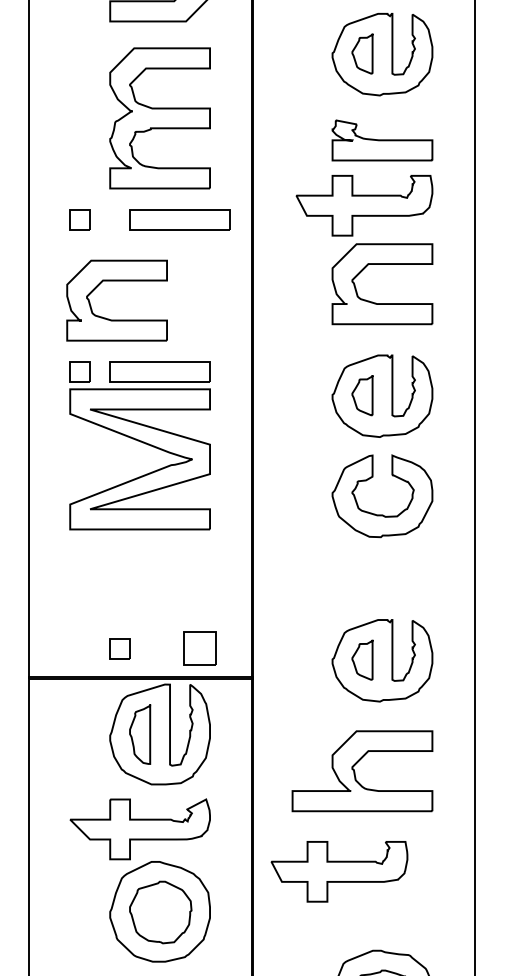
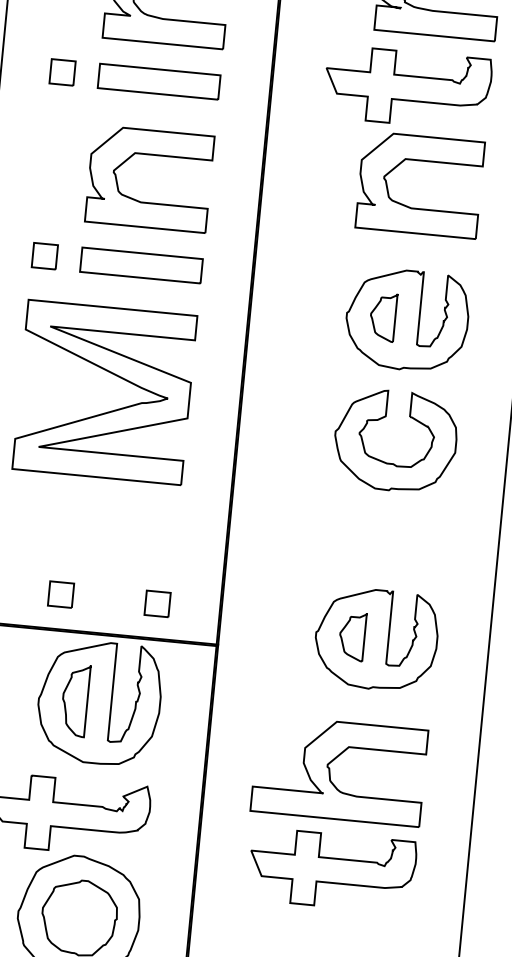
part: (179, 219) -> (158, 80), moved
part: (116, 281) -> (151, 155), moved
part: (146, 473) -> (110, 410), moved
part: (199, 648) -> (156, 603), size x0.62
part: (339, 871) -> (332, 870), moved

